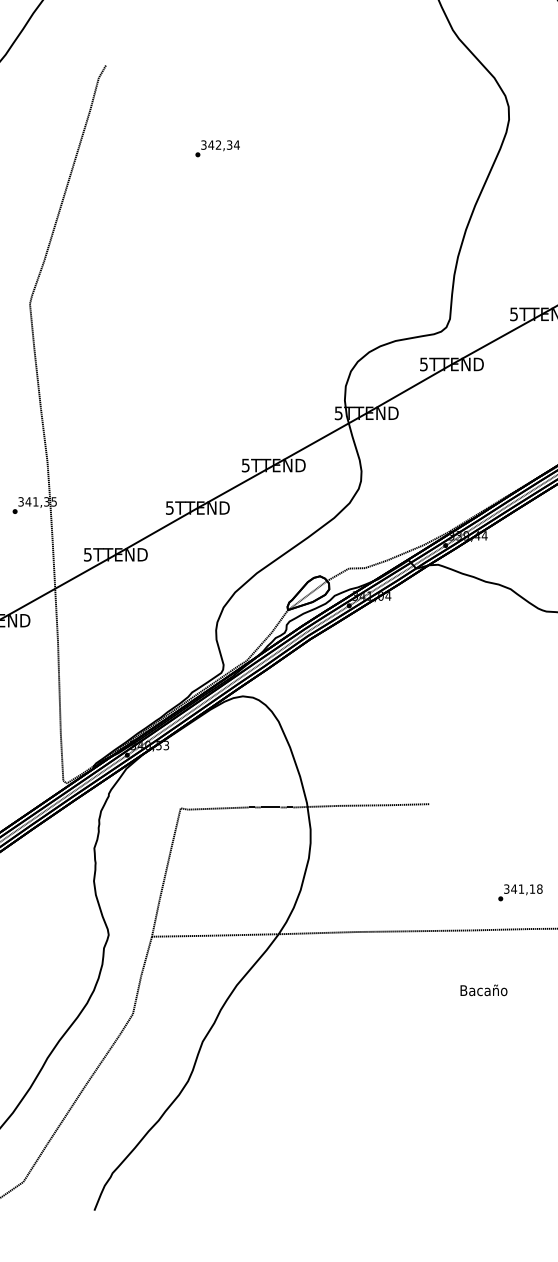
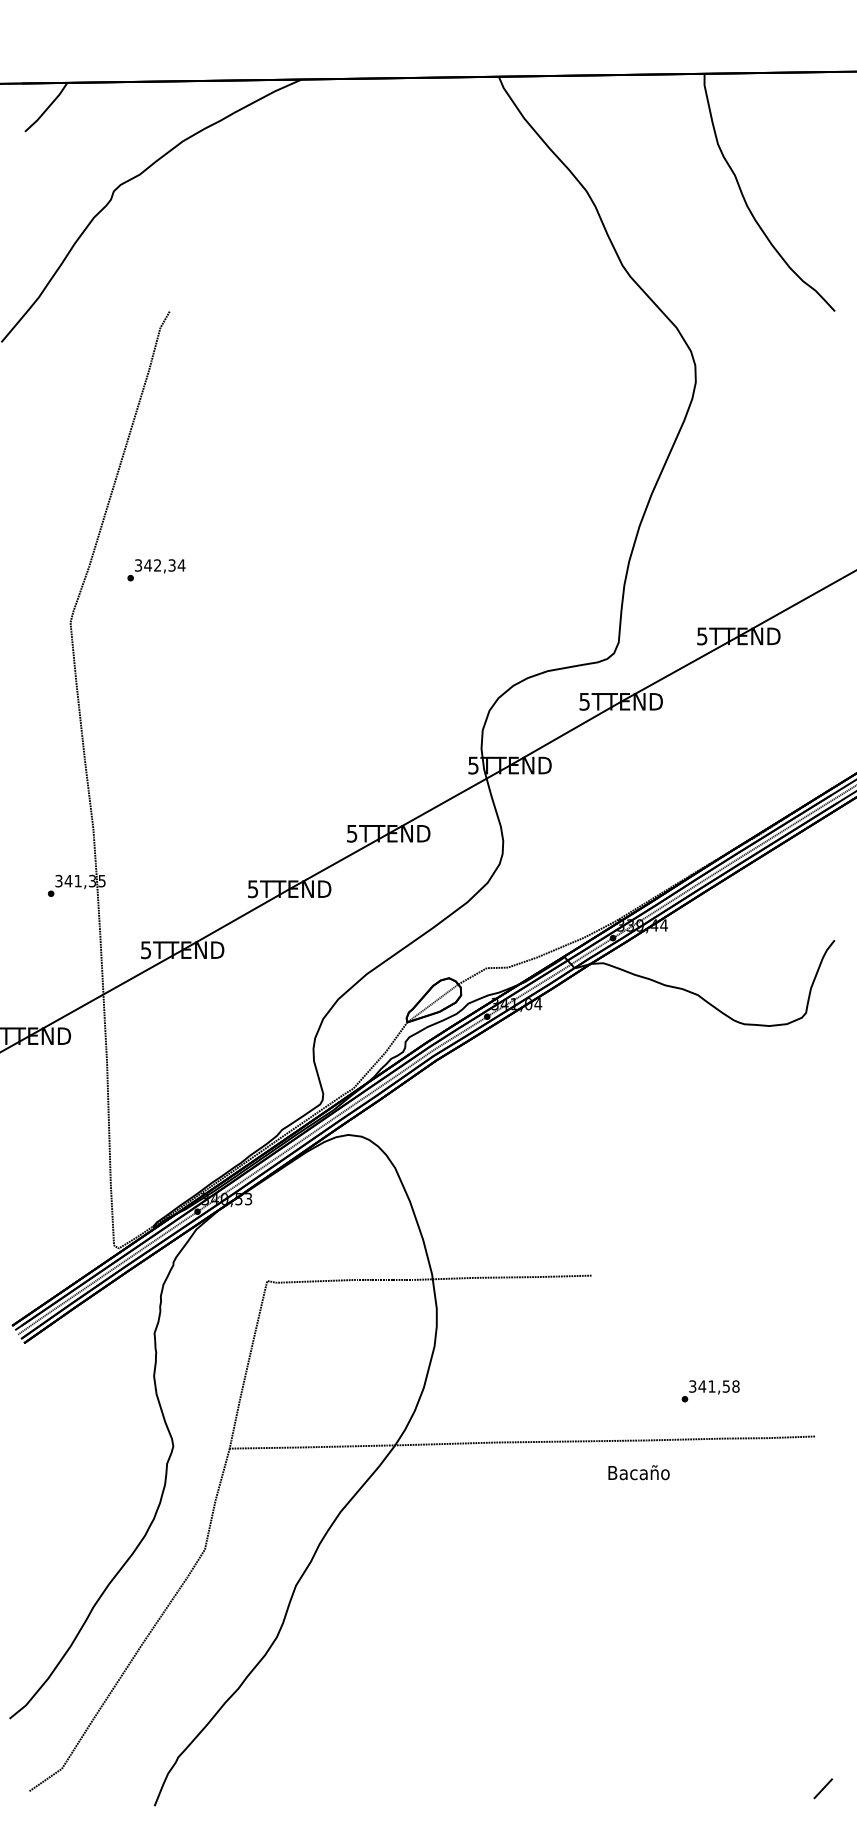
text: (217, 148) -> (156, 570), moved
text: (531, 889) -> (725, 1386), 341,18 -> 341,58
text: (483, 990) -> (638, 1472), moved

